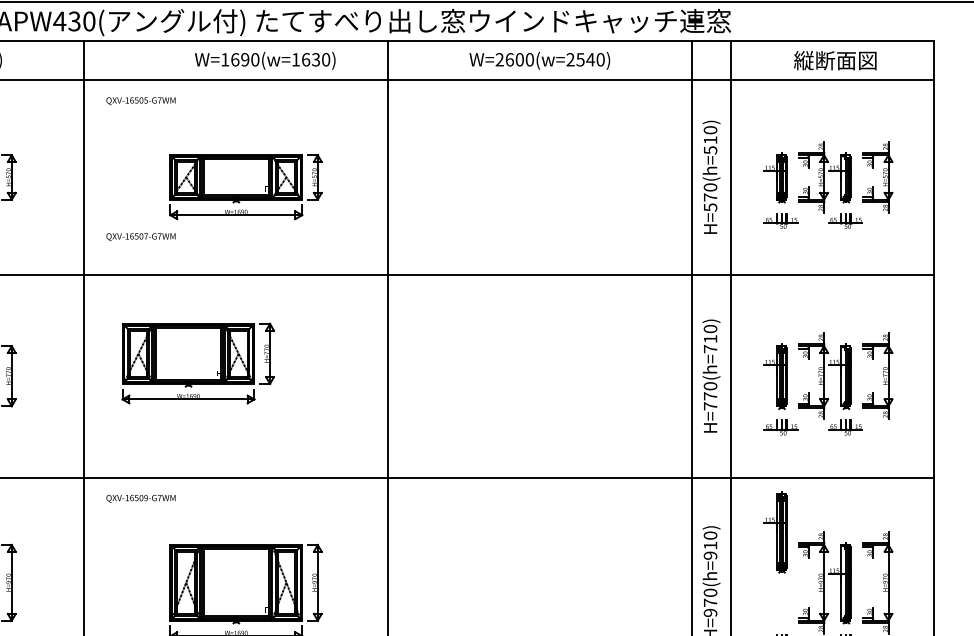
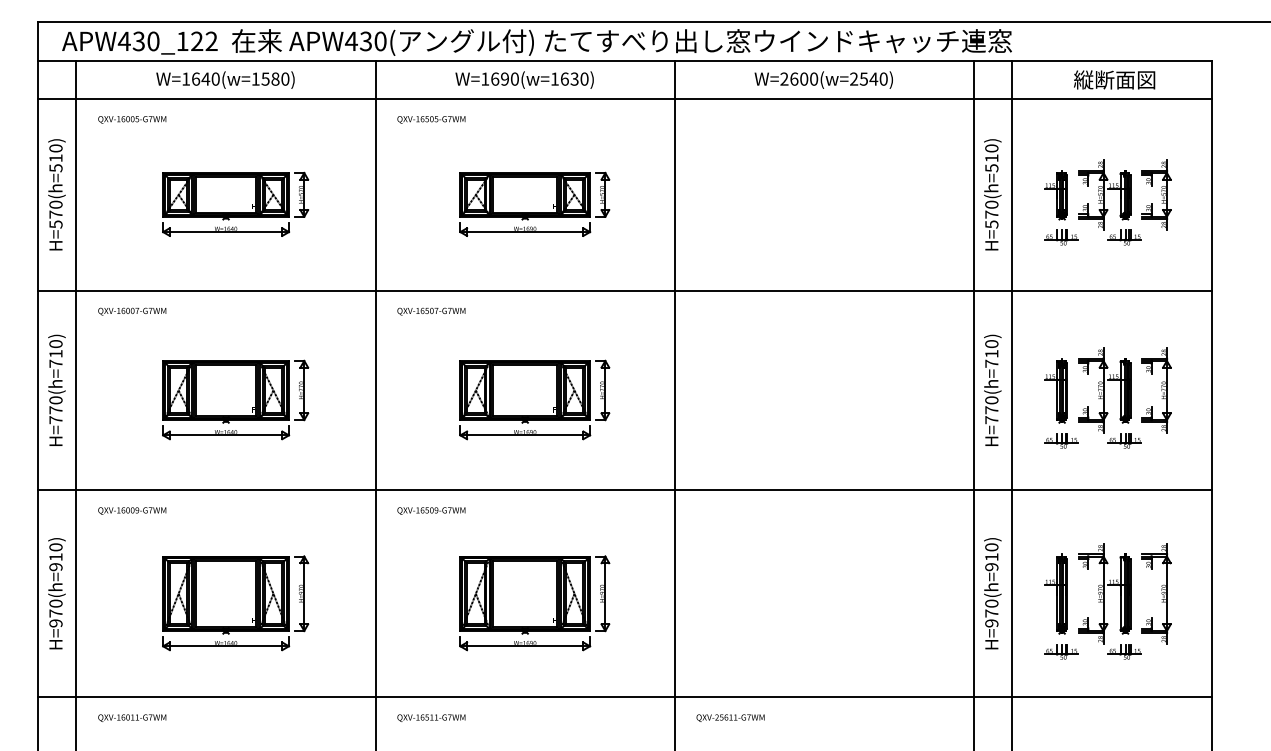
text: (265, 60) -> (524, 79), moved
text: (141, 236) -> (431, 311), moved
part: (197, 363) -> (534, 399), moved
part: (775, 531) -> (1055, 593), moved

